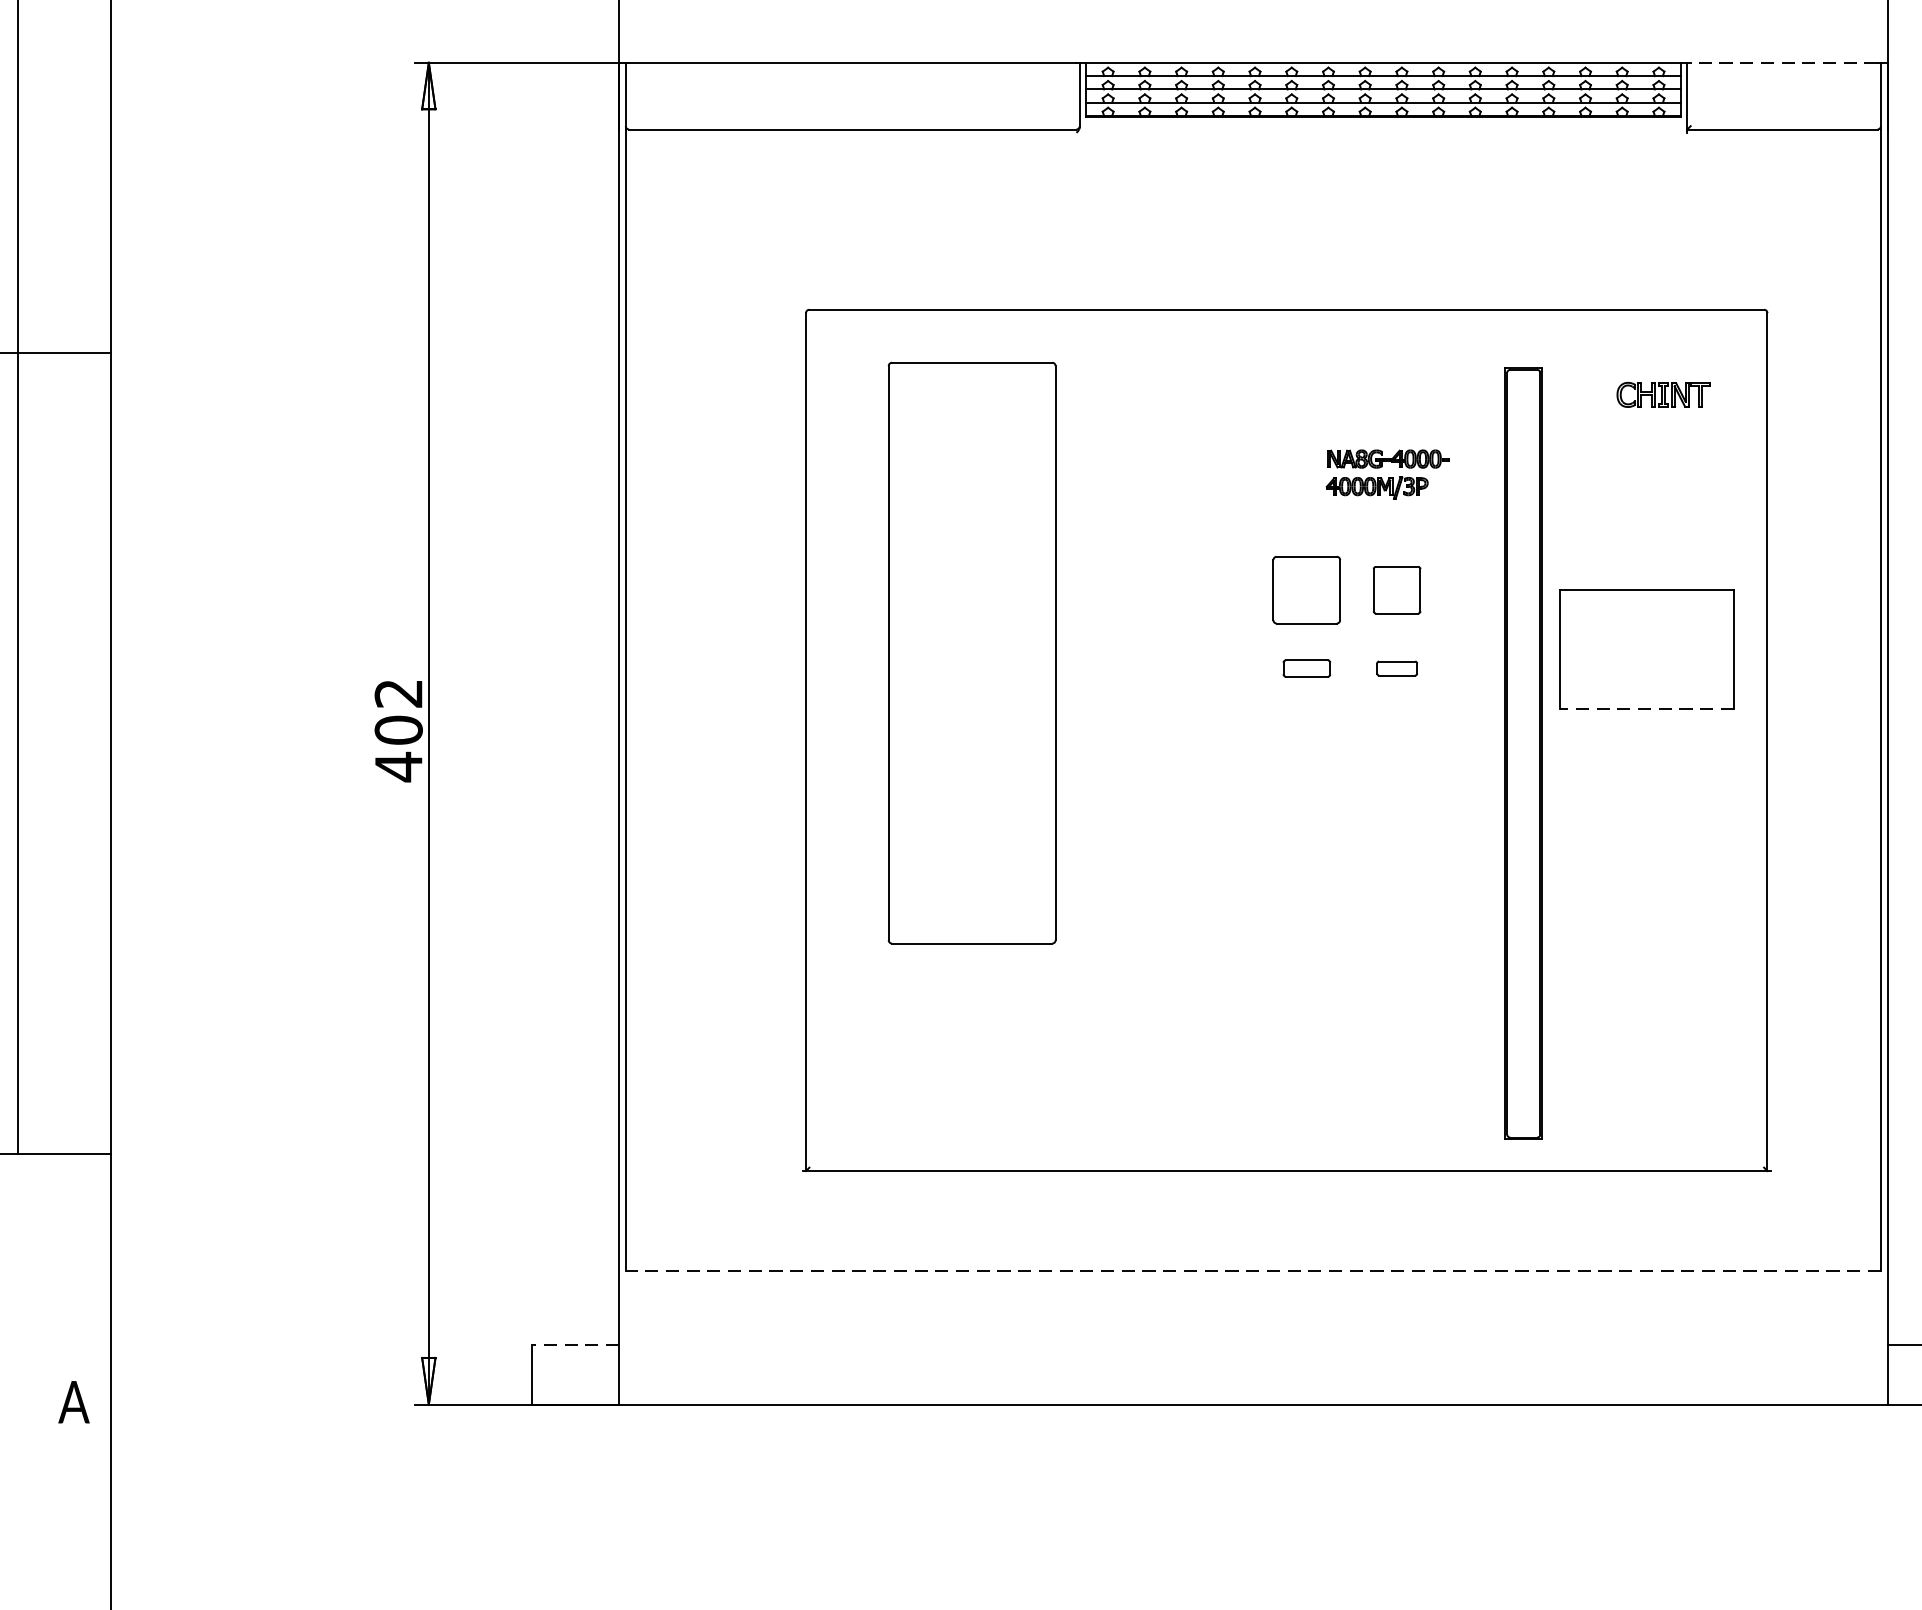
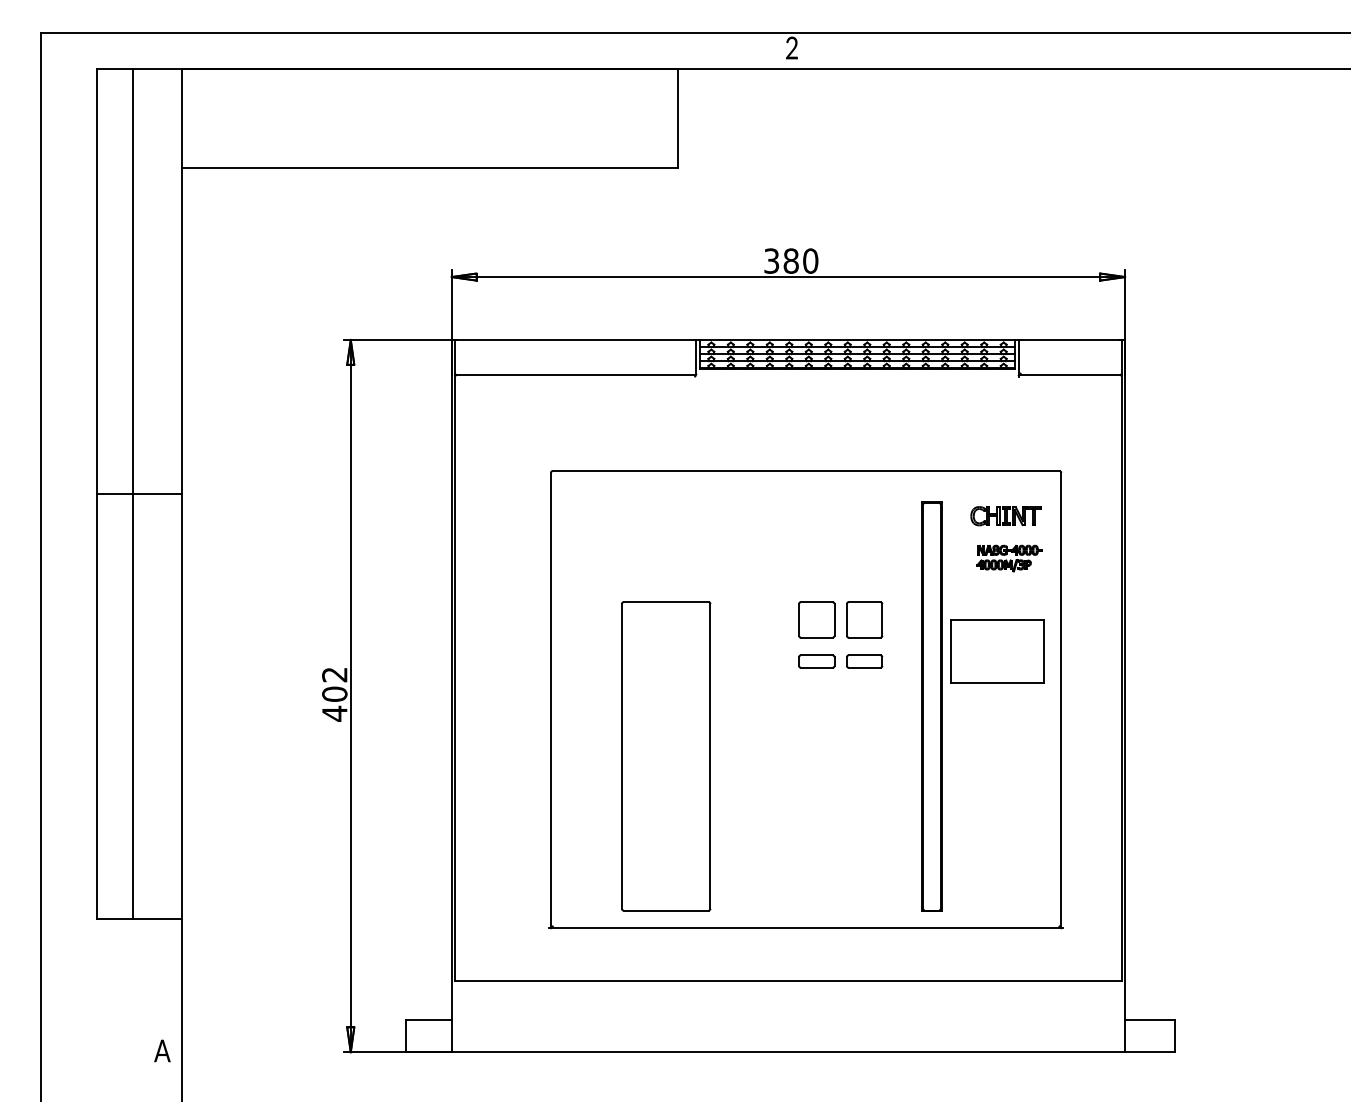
line: (1784, 61) -> (1070, 339), dashed -> solid
part: (1662, 395) -> (1005, 516), size x1.43
part: (1387, 474) -> (1009, 558), moved
part: (1396, 589) -> (864, 619), size x1.43
part: (972, 653) -> (666, 756), moved
part: (1306, 668) -> (816, 661), size x1.43
part: (1396, 668) -> (864, 661), size x1.67
line: (1647, 708) -> (997, 682), dashed -> solid
line: (1251, 1271) -> (787, 981), dashed -> solid
line: (575, 1344) -> (428, 1020), dashed -> solid

